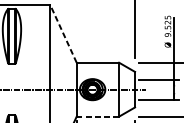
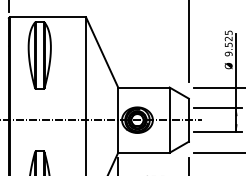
line: (63, 33) -> (102, 52), dashed -> solid
line: (97, 116) -> (143, 152), dashed -> solid

